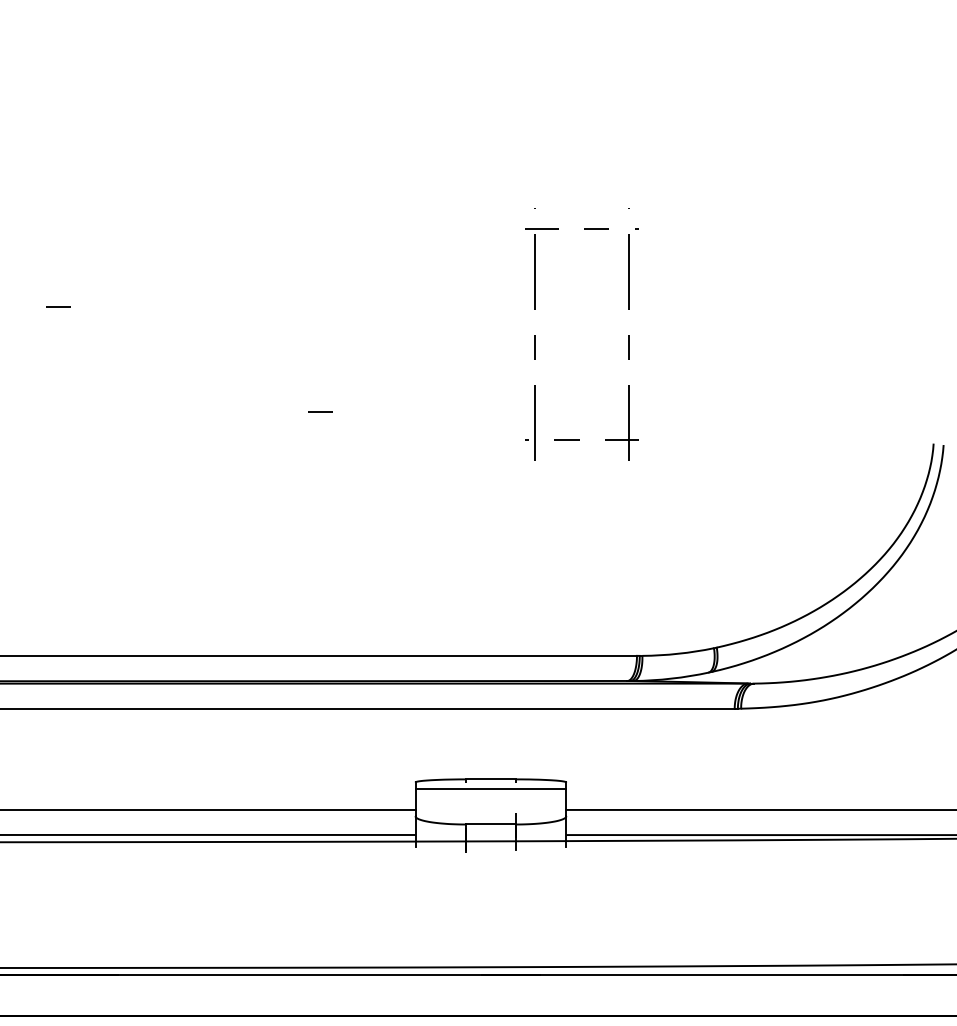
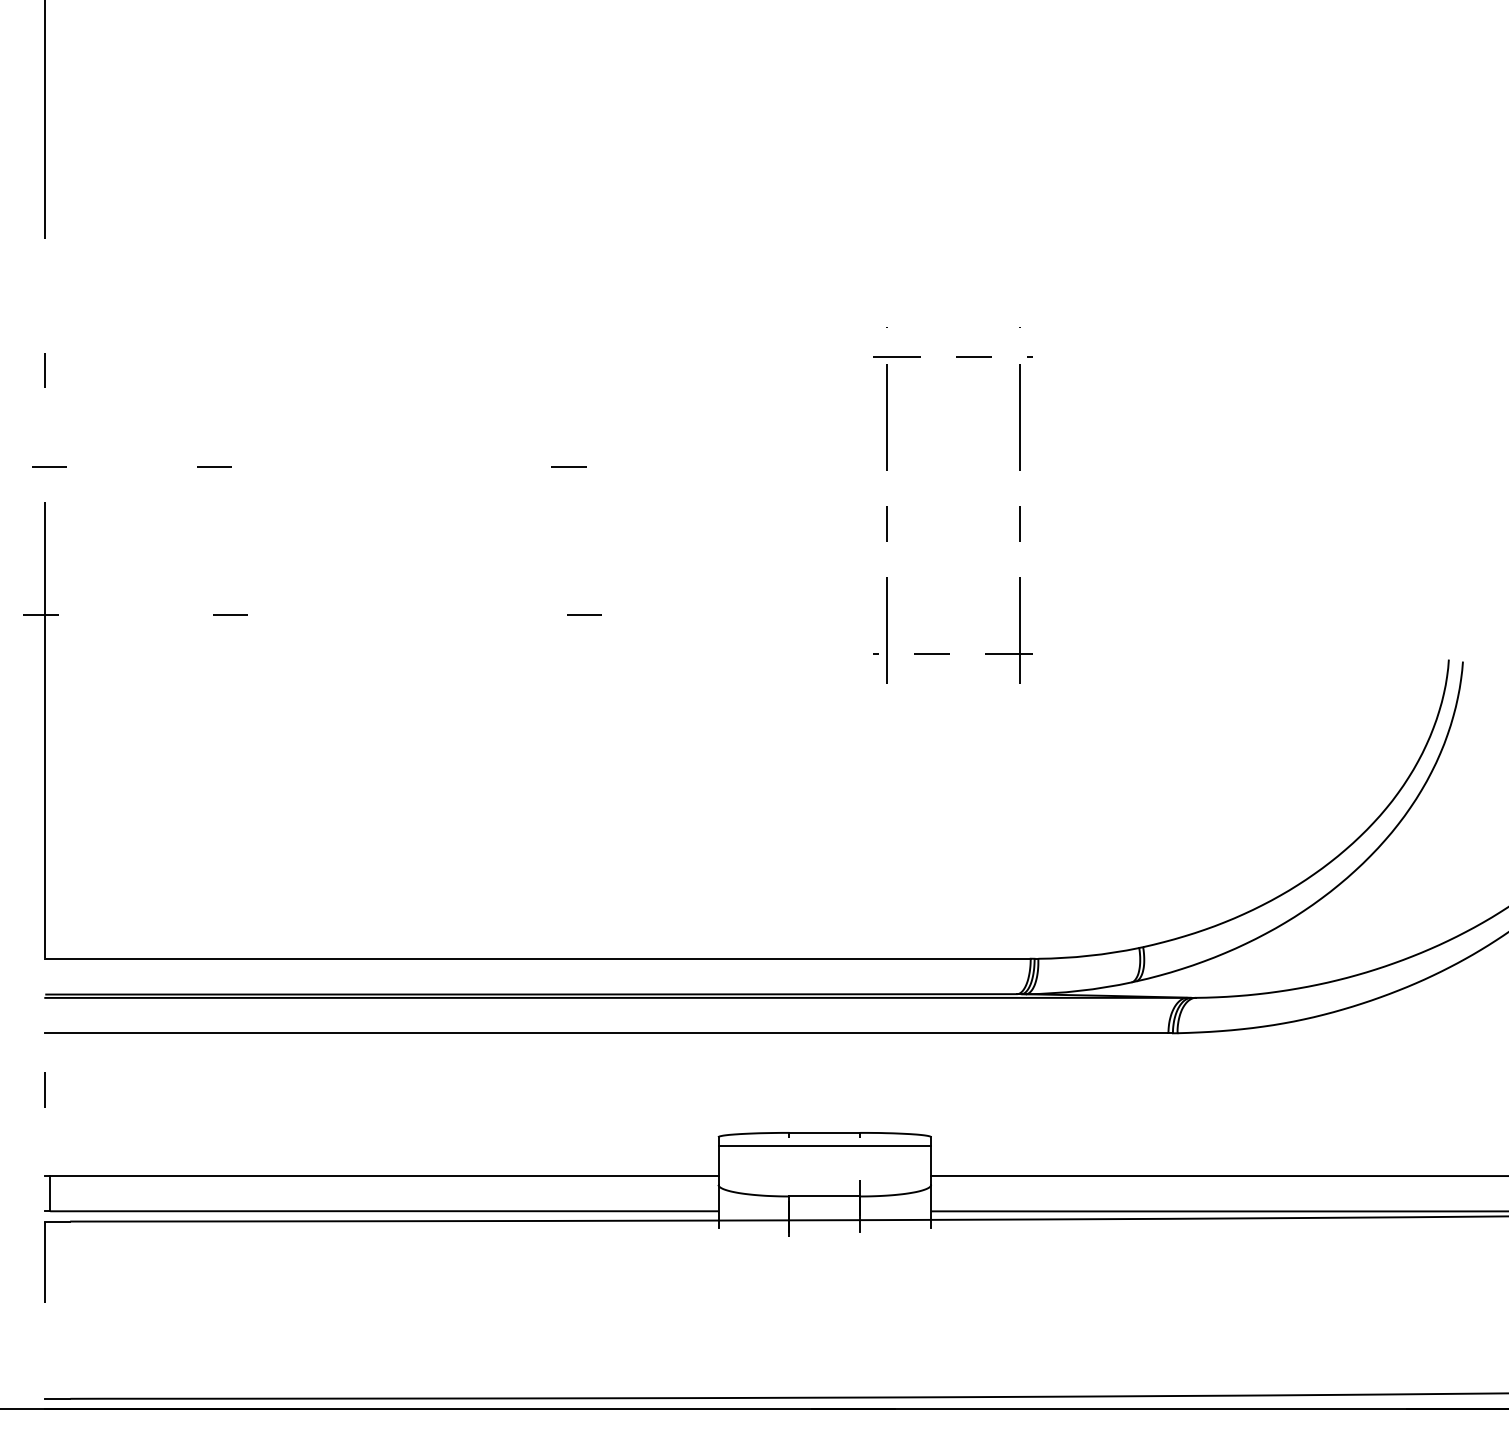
line: (309, 306) -> (568, 466), added
line: (69, 411) -> (230, 614), added

